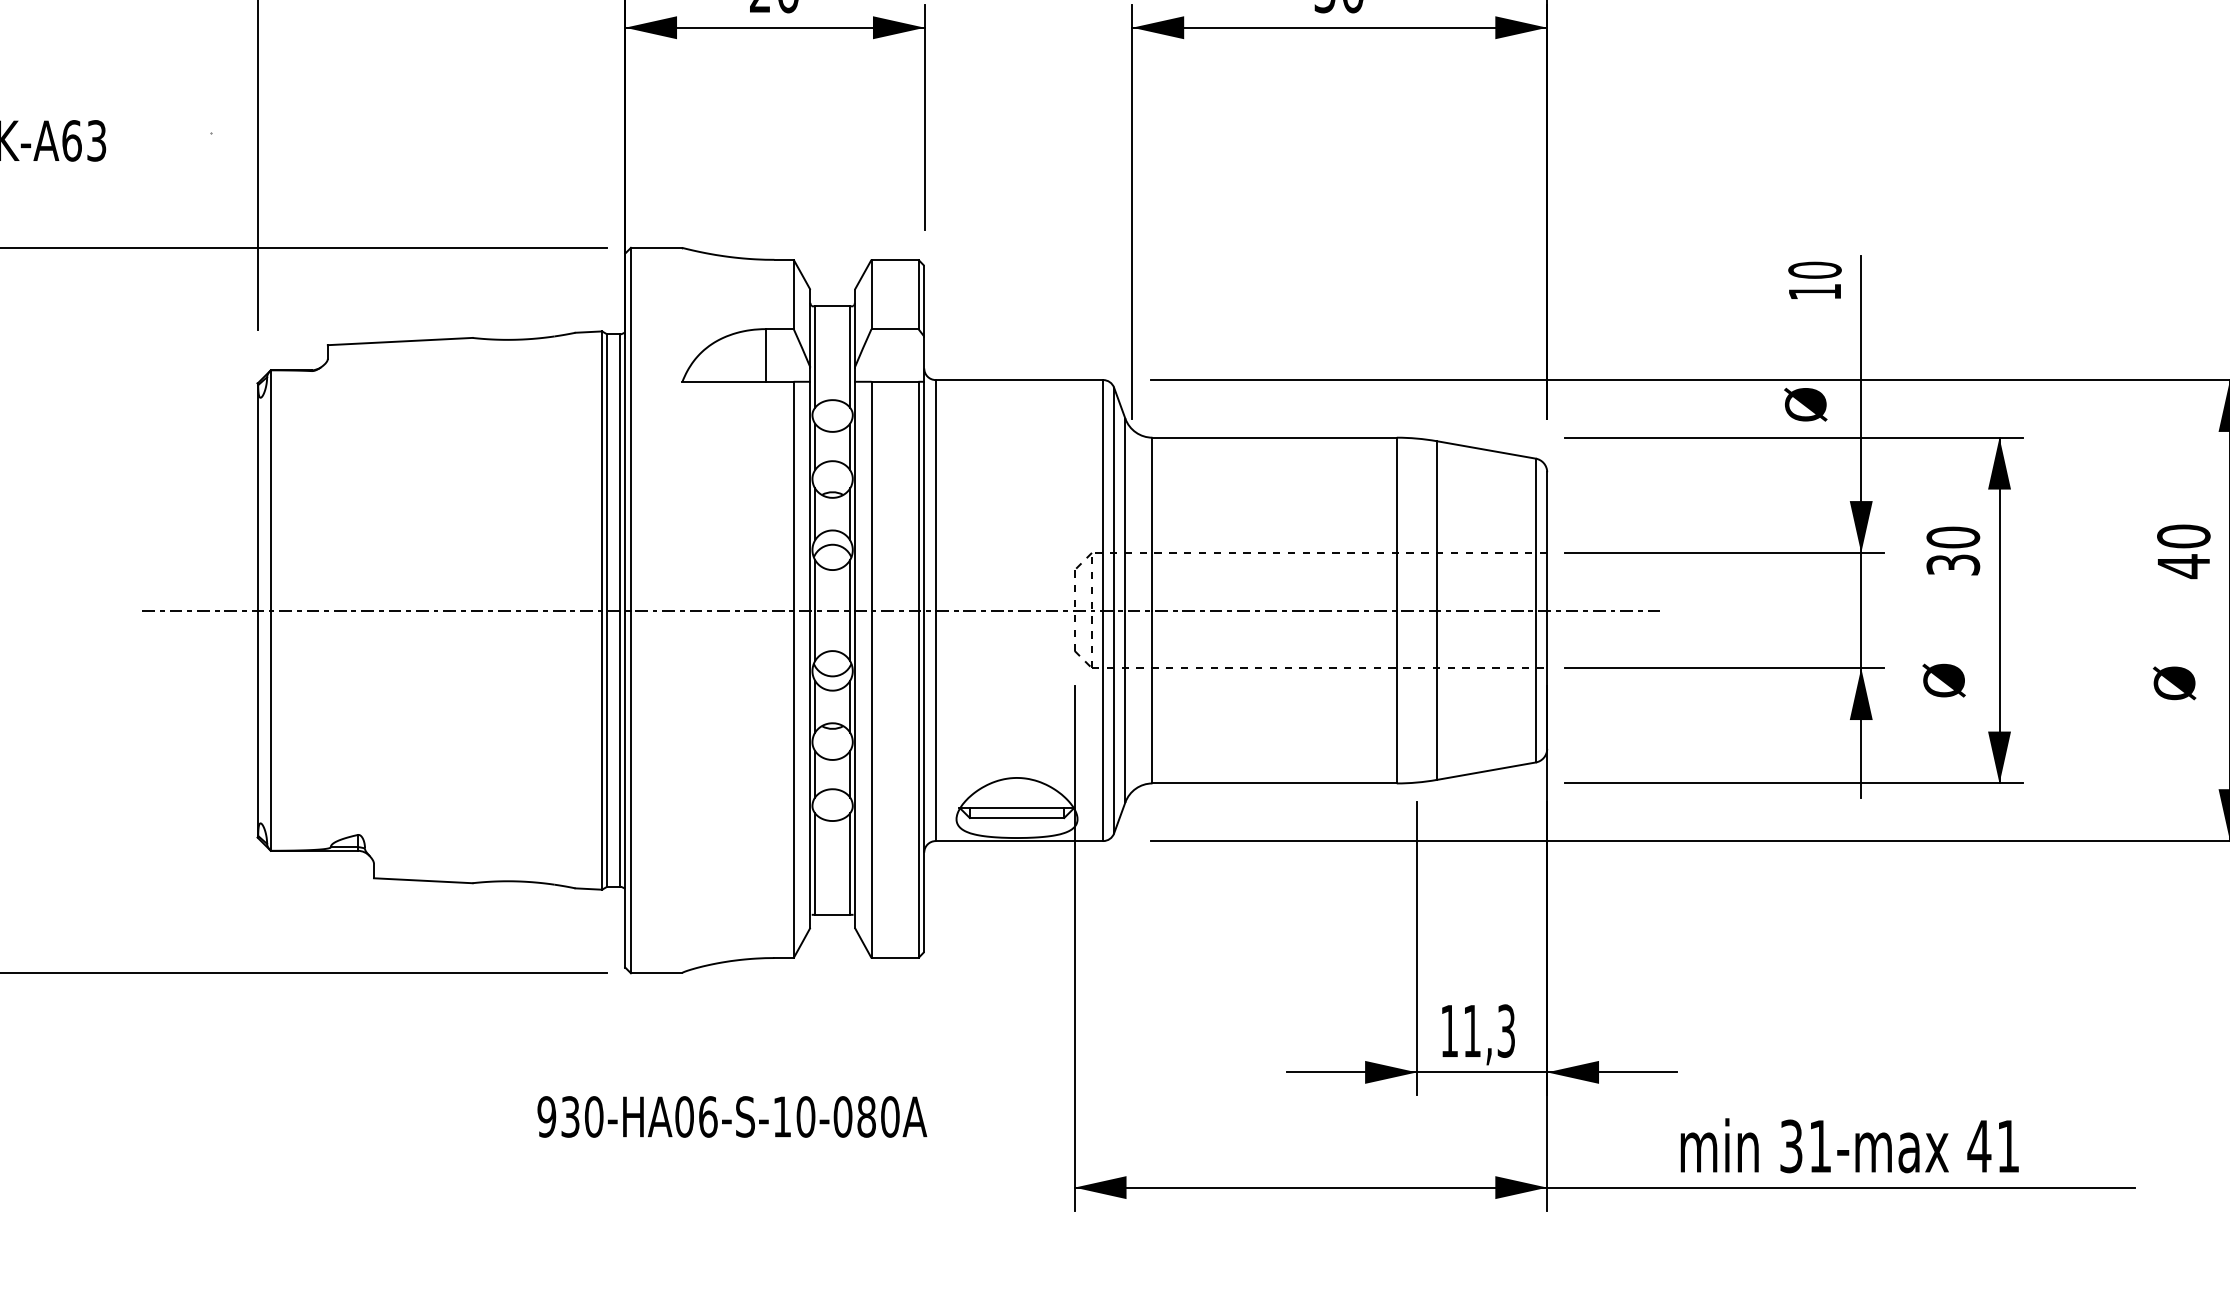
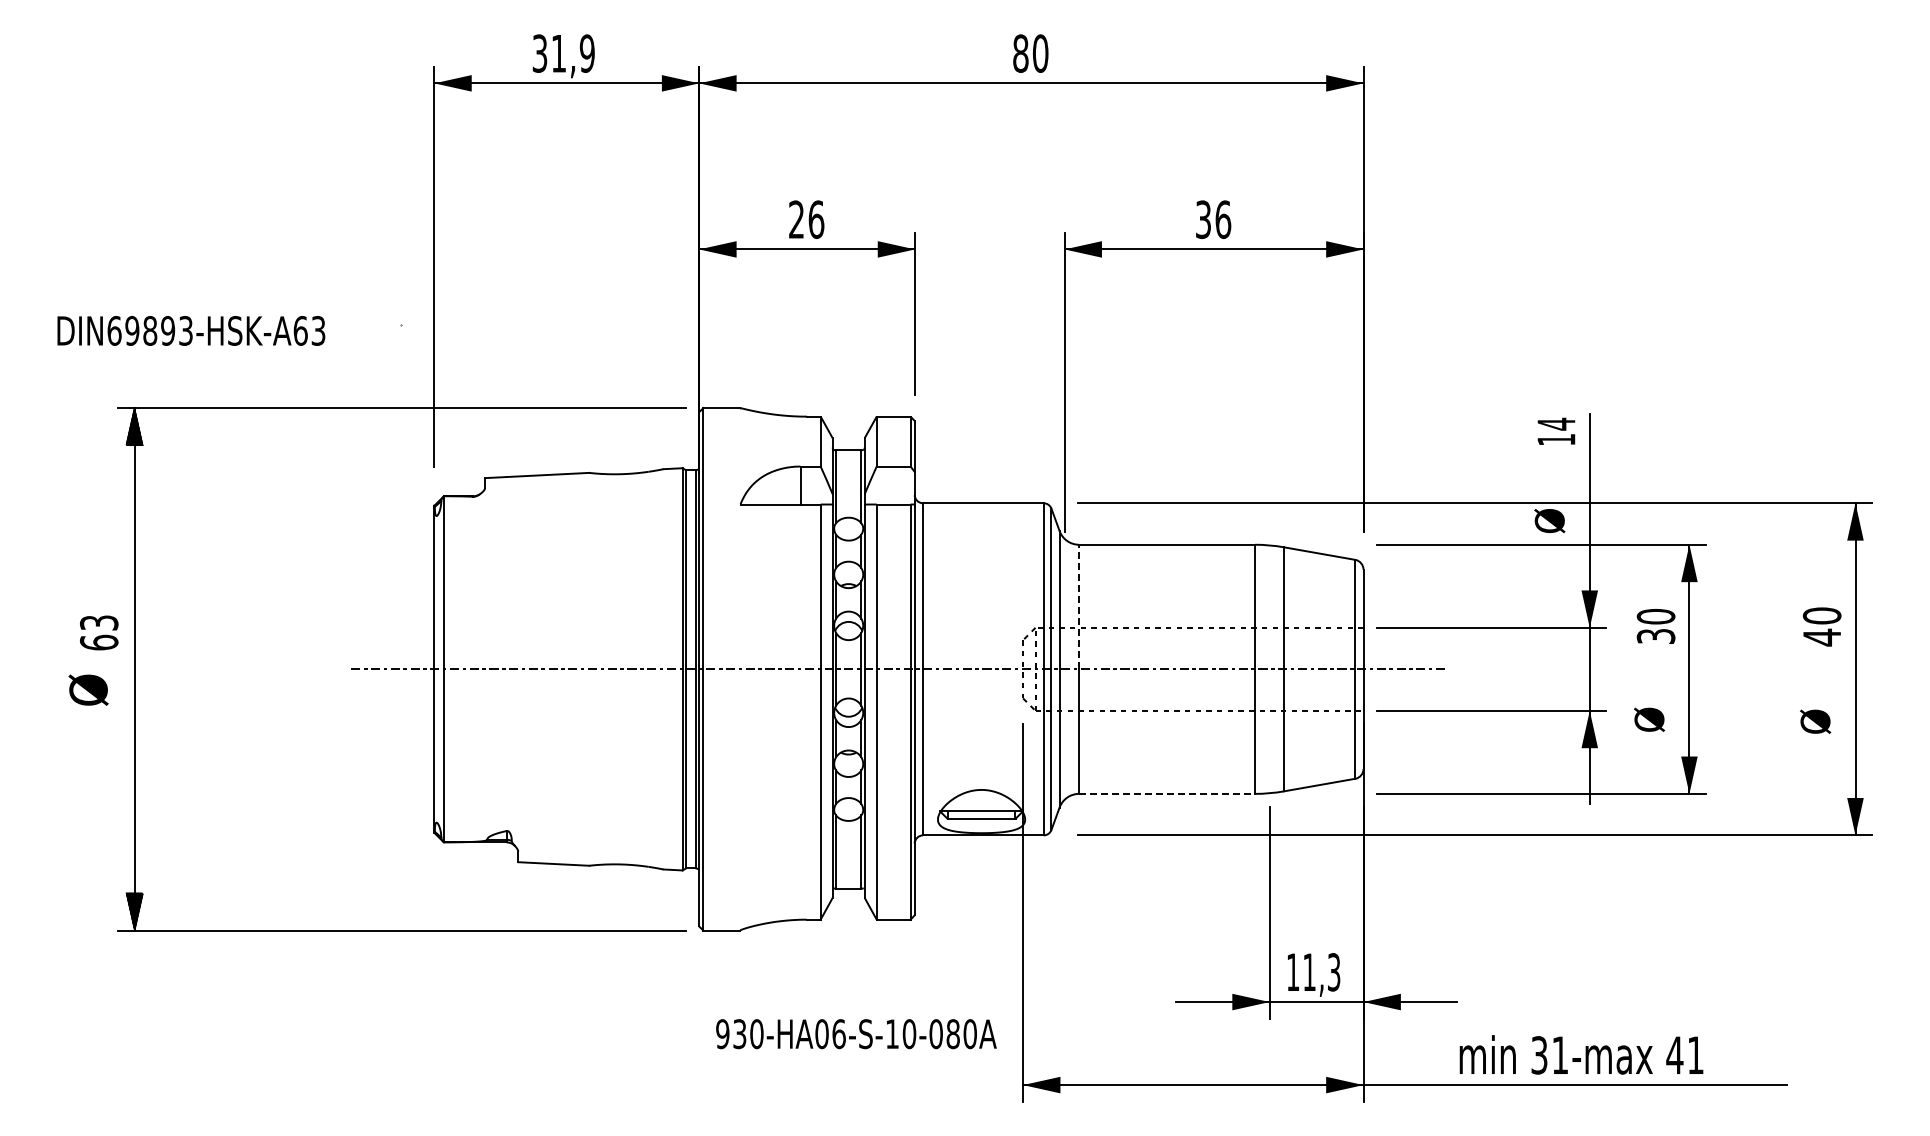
text: (1815, 269) -> (1556, 423), 10 -> 14
line: (1152, 523) -> (1079, 606), solid -> dashed
line: (1275, 782) -> (1167, 793), solid -> dashed
text: (732, 1117) -> (856, 1034), moved

